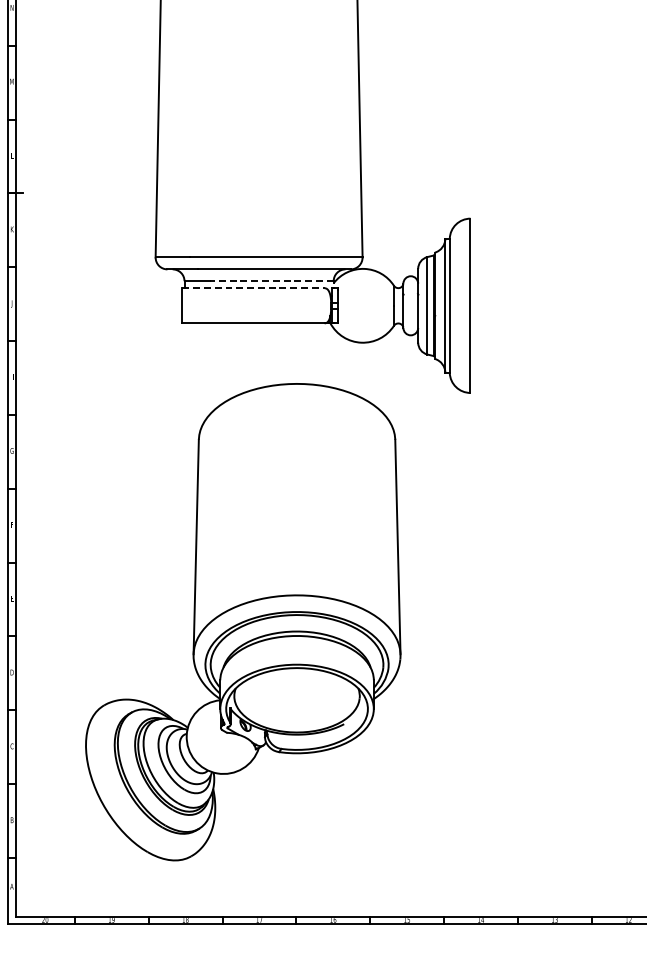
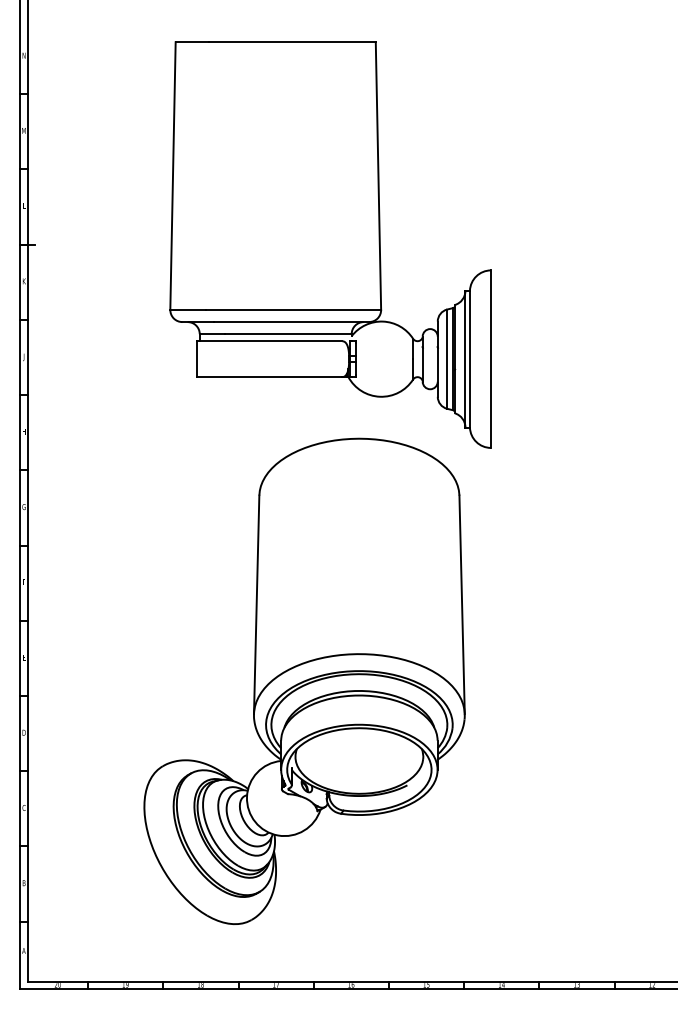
line: (270, 281) -> (287, 334), dashed -> solid
line: (253, 288) -> (270, 341), dashed -> solid
part: (243, 621) -> (304, 680), moved

